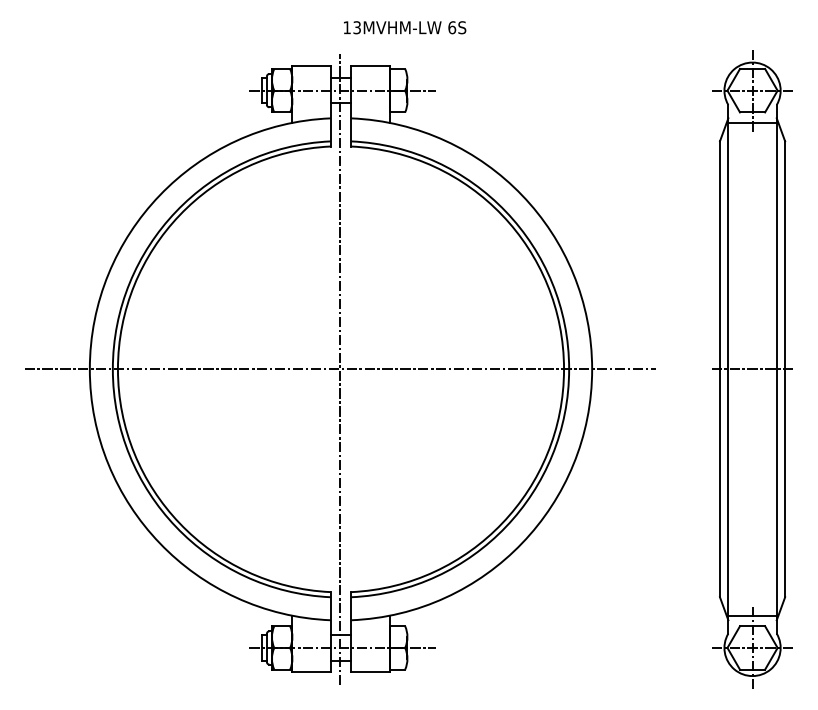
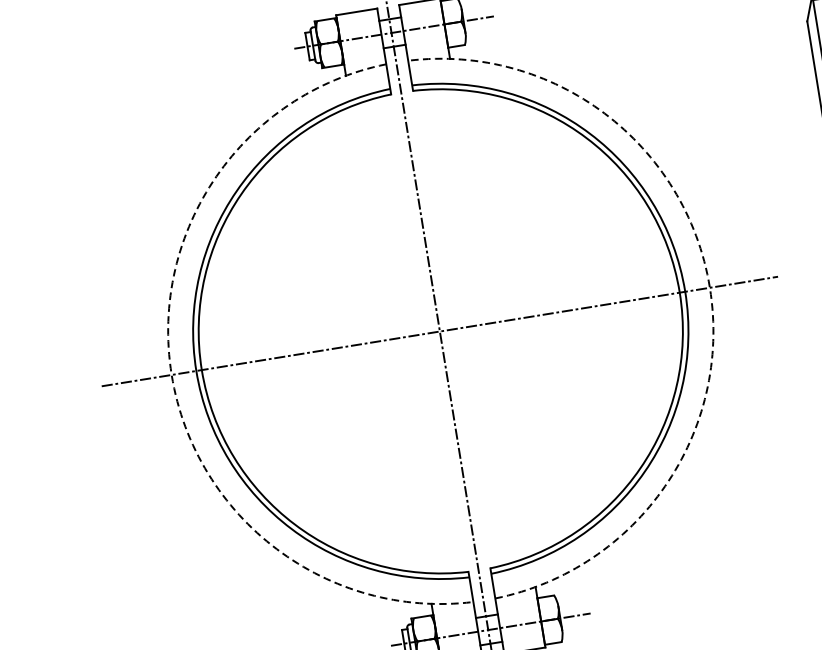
arc: (89, 369) -> (171, 375), solid -> dashed
arc: (592, 369) -> (710, 287), solid -> dashed

